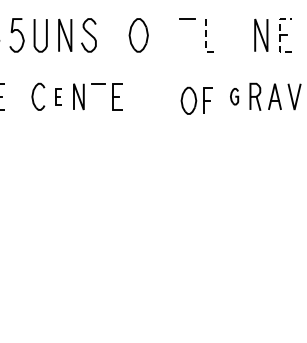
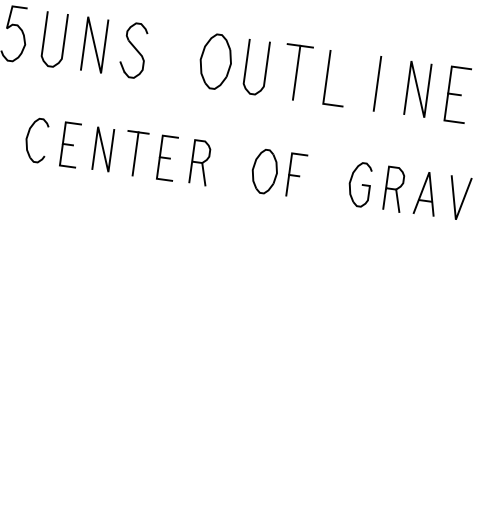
line: (279, 34) -> (448, 91), dashed -> solid
curve: (158, 35) -> (248, 66), added
line: (187, 35) -> (296, 72), added
line: (236, 35) -> (376, 83), added
line: (206, 42) -> (325, 88), dashed -> solid
part: (58, 96) -> (69, 144), size x1.67
line: (98, 96) -> (135, 153), added
part: (137, 96) -> (199, 162), added
part: (234, 96) -> (359, 184), size x1.67
part: (196, 100) -> (277, 172), moved

